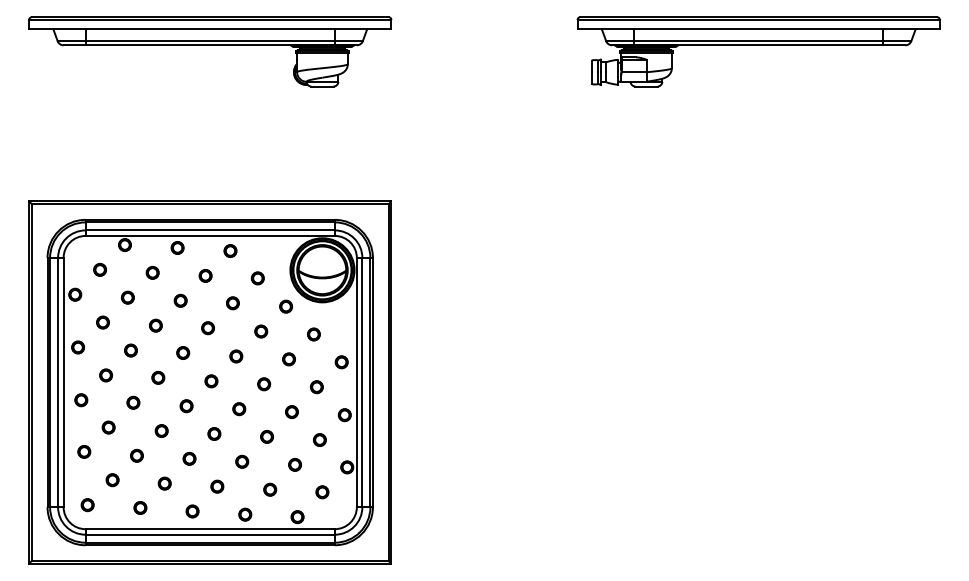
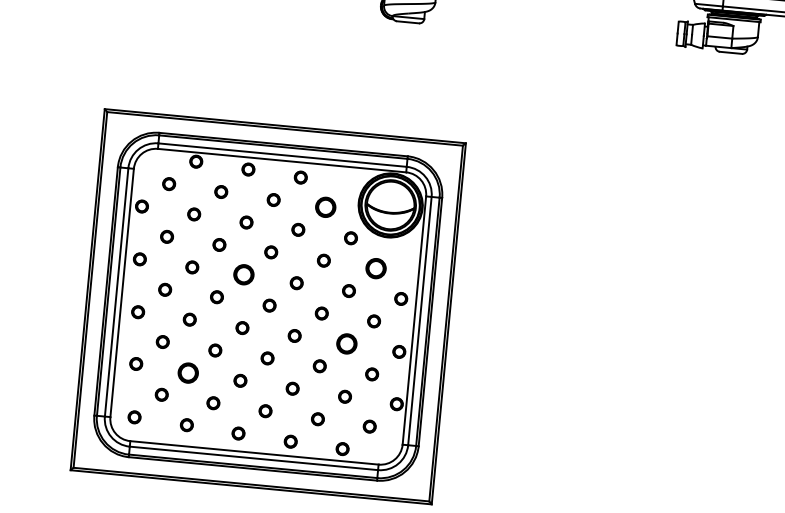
part: (257, 278) -> (325, 207), size x1.6
circle: (313, 334) -> (375, 268), size x1.6
circle: (183, 352) -> (244, 274), size x1.6
circle: (291, 411) -> (346, 343), size x1.6
circle: (136, 455) -> (187, 372), size x1.6

